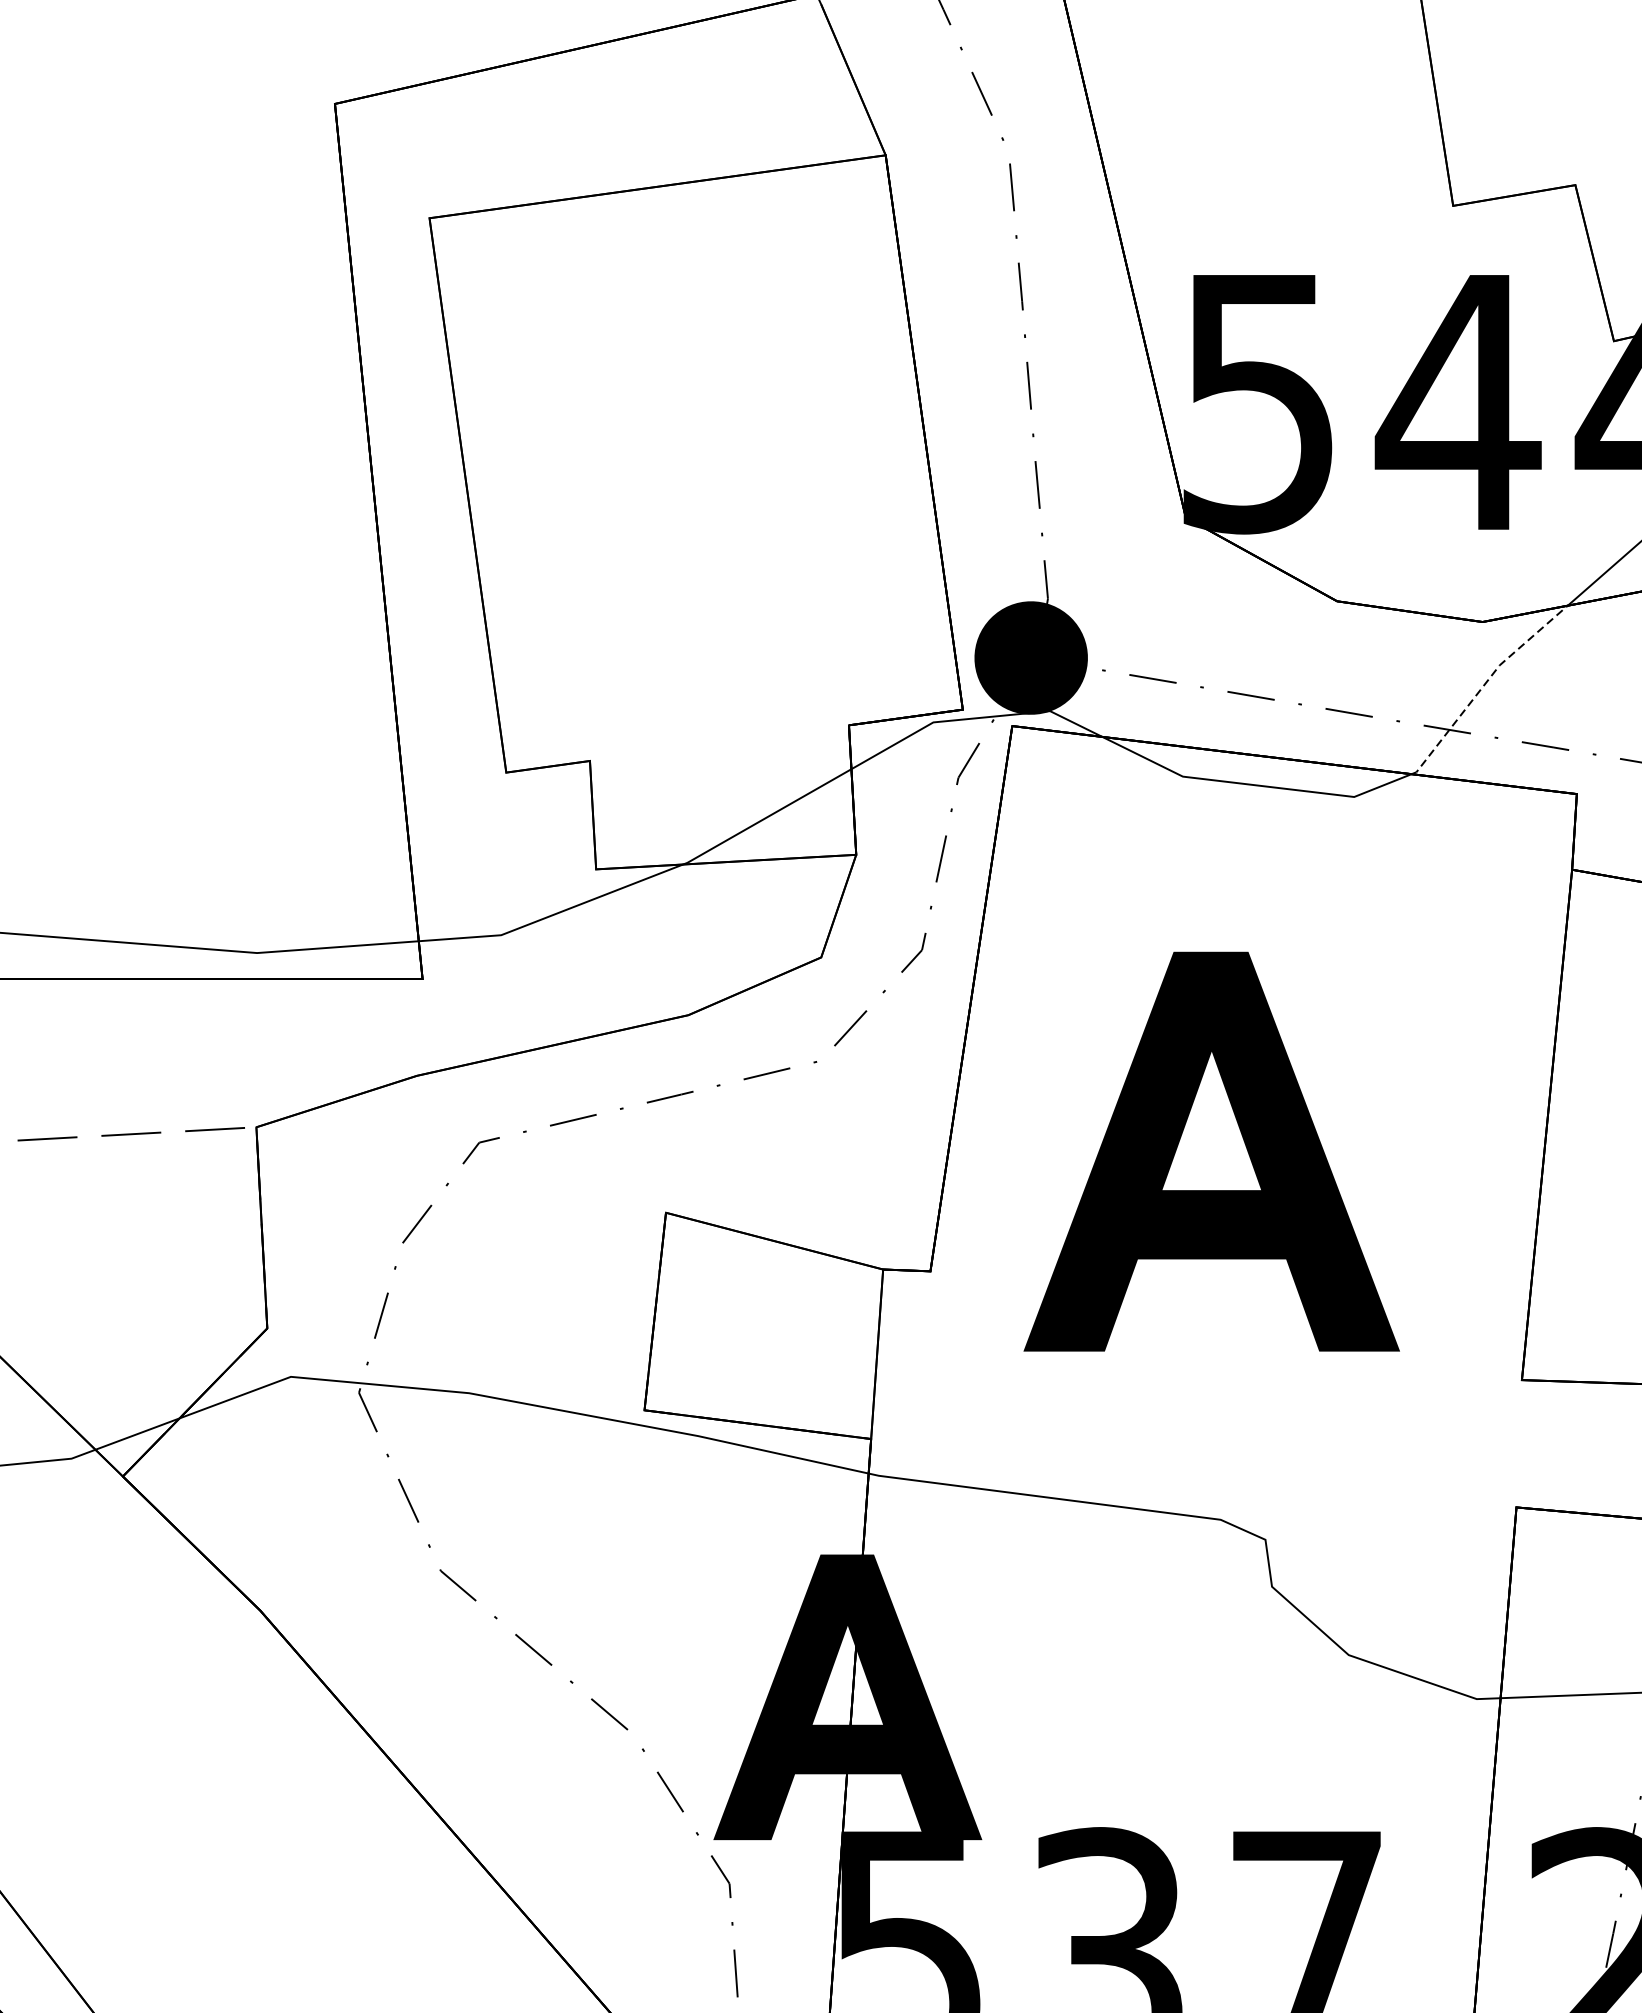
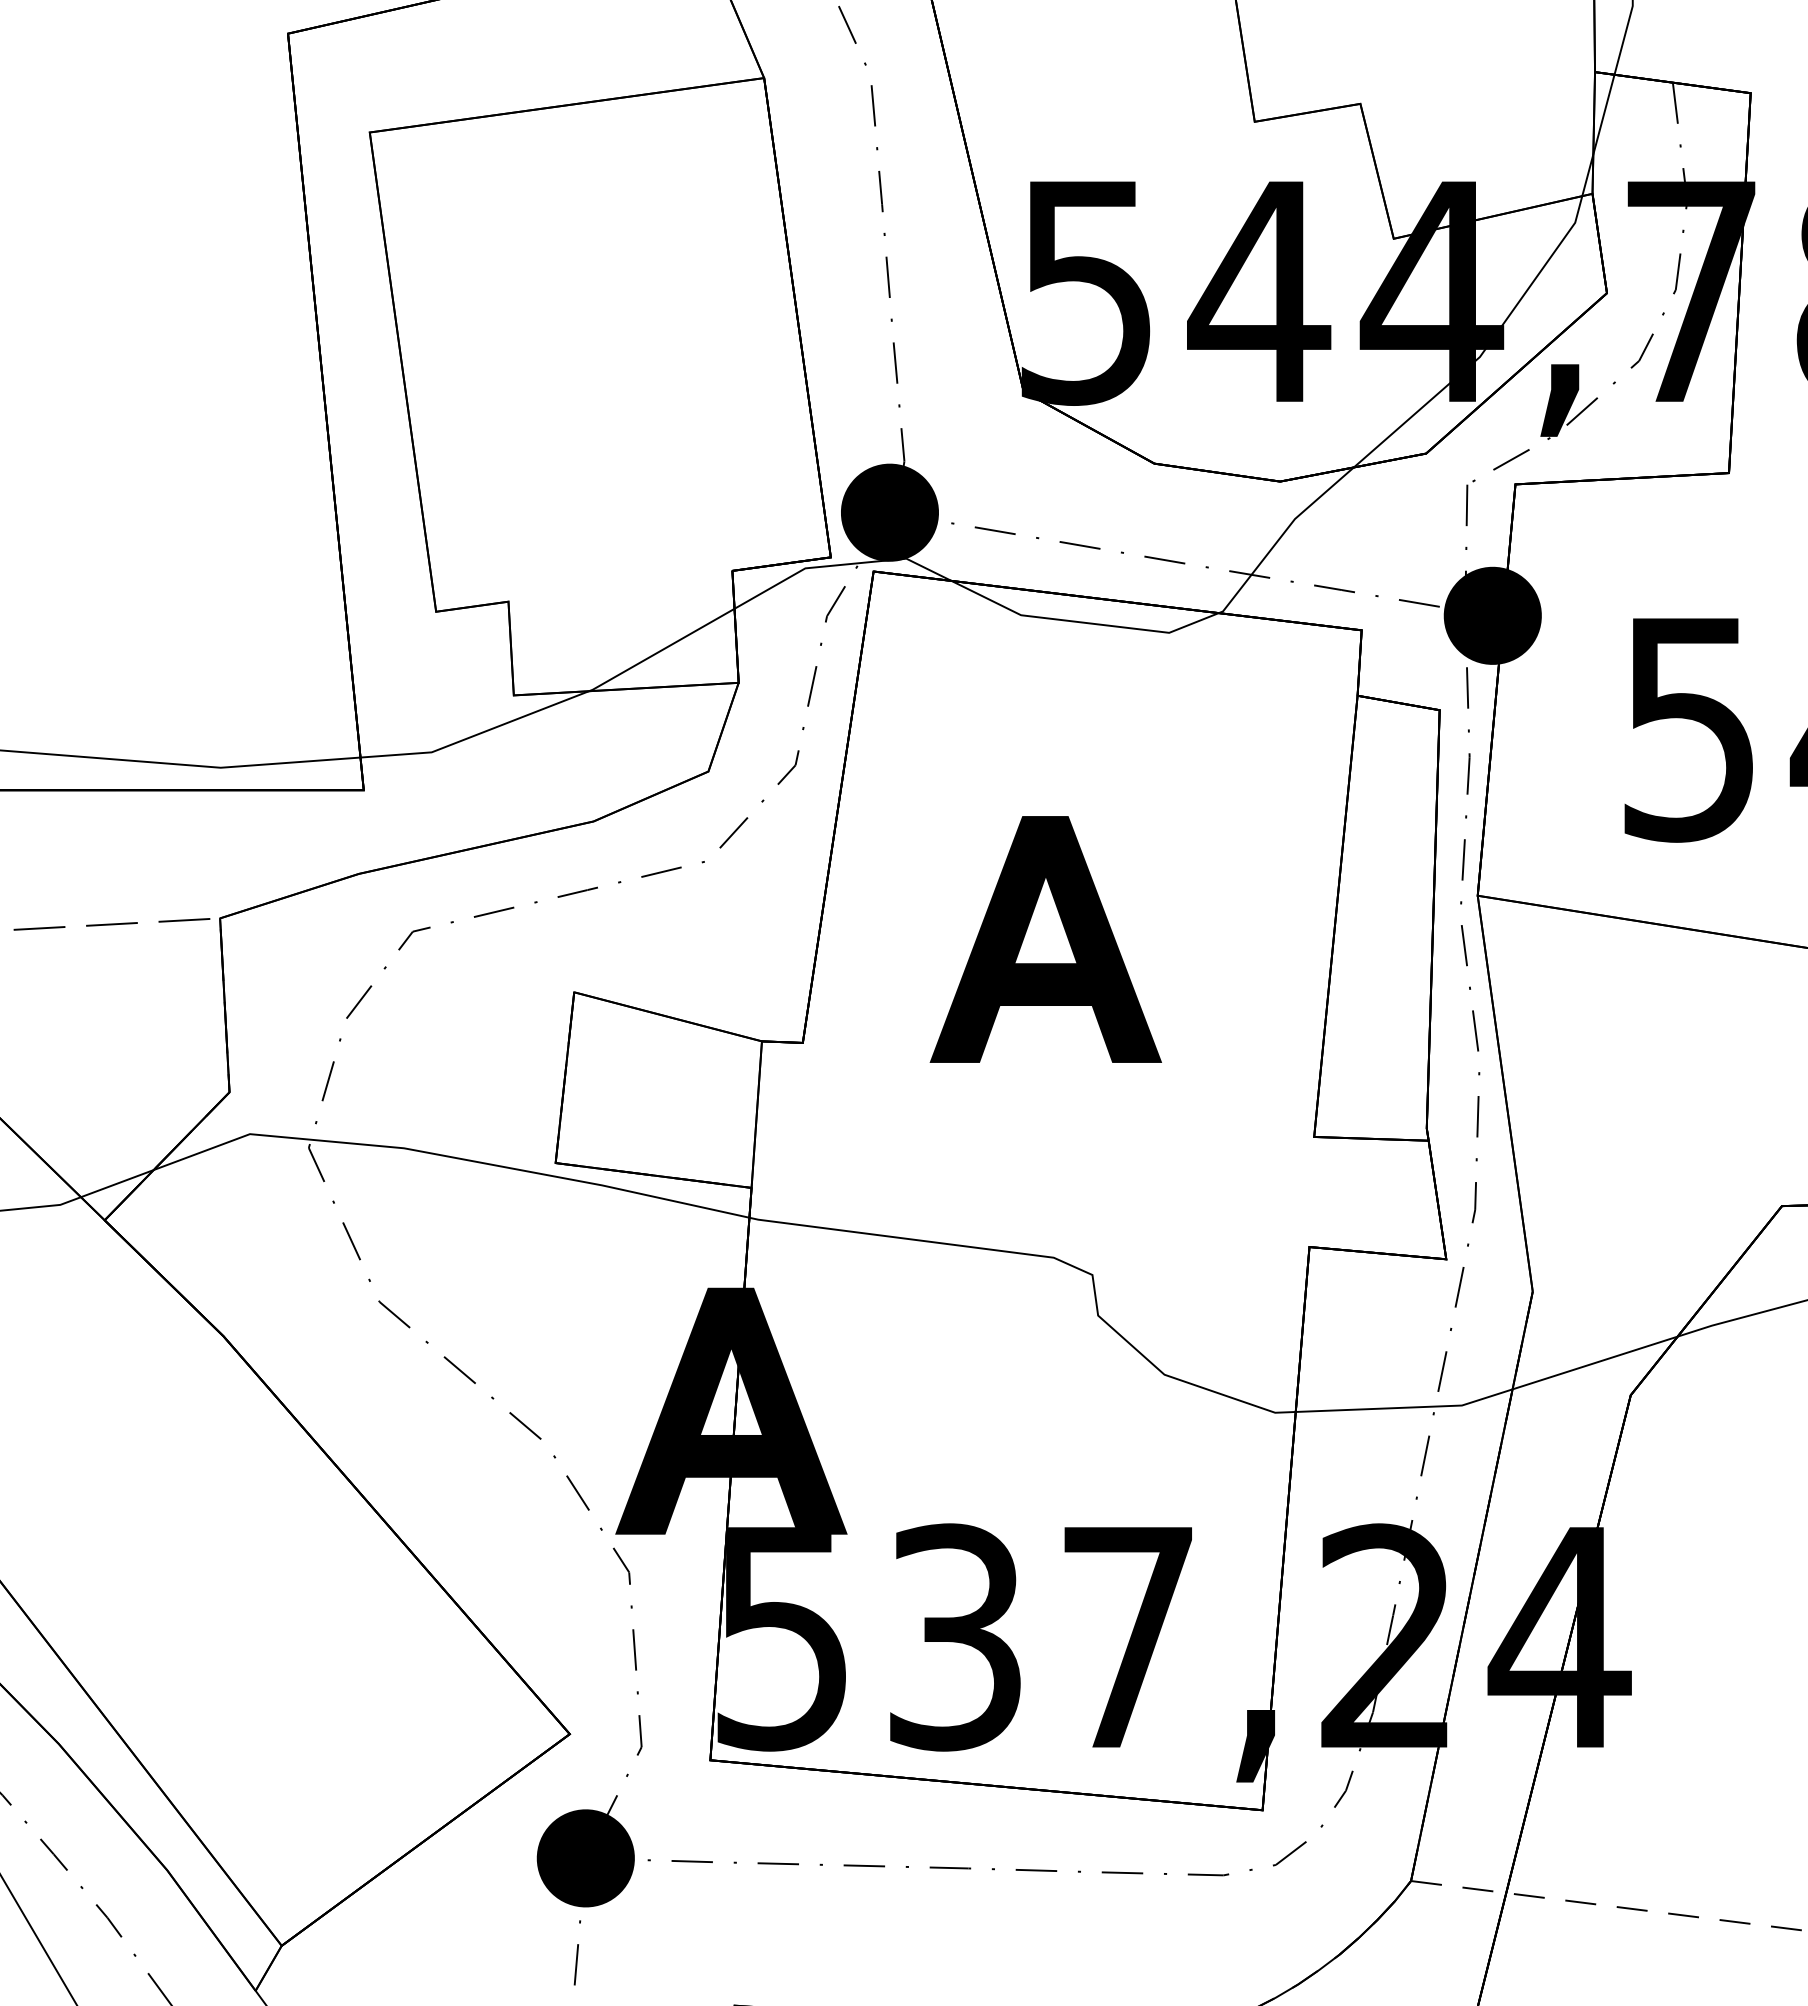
line: (1484, 685) -> (1281, 536), dashed -> solid
part: (1211, 1151) -> (1045, 939), size x0.71

